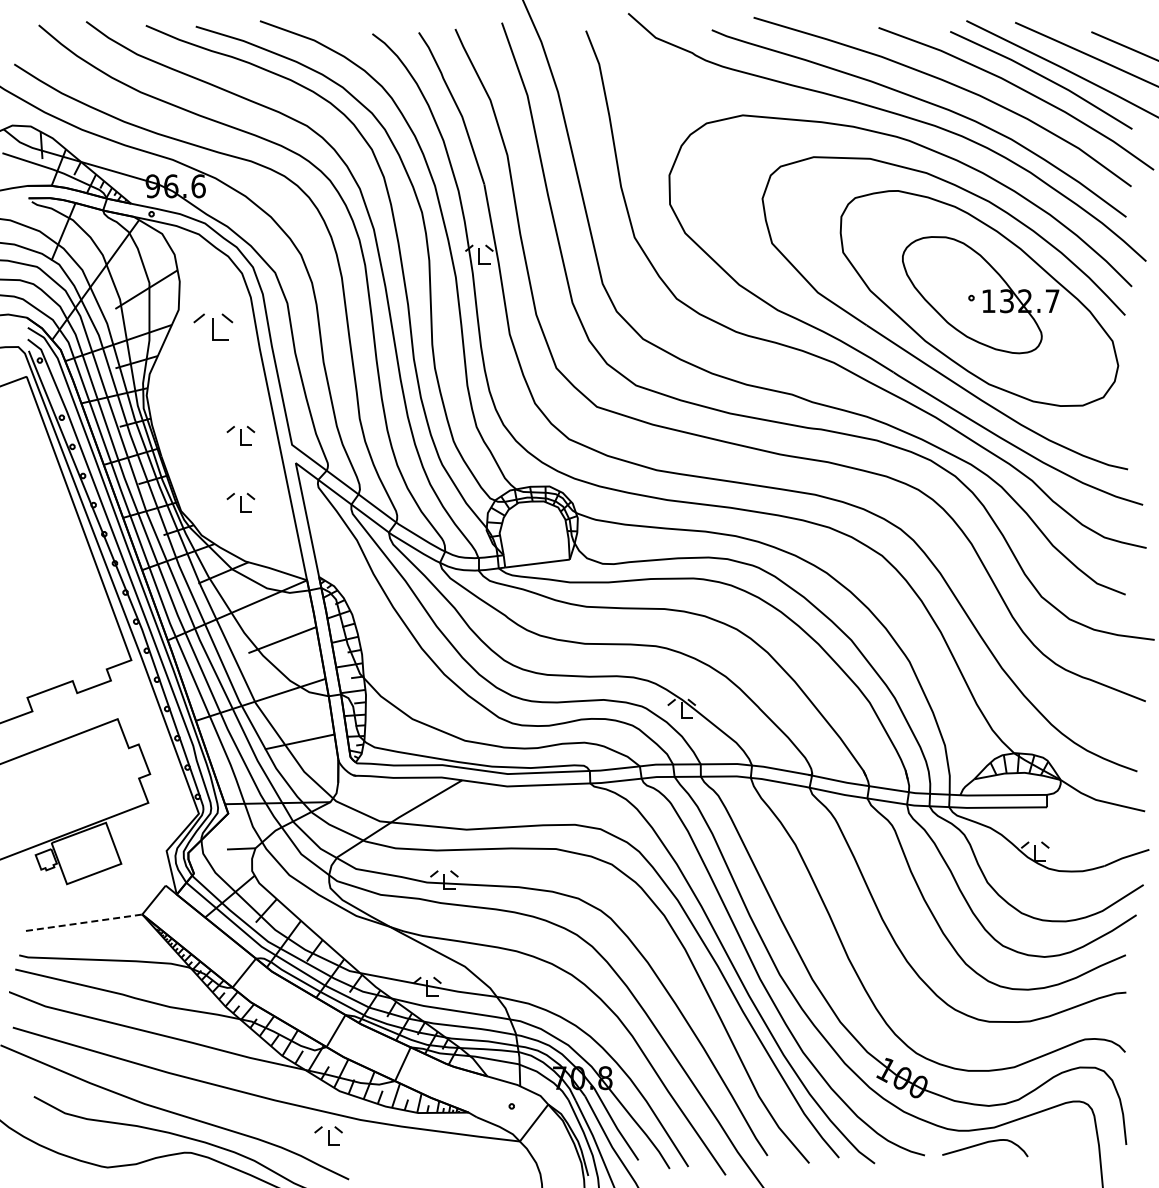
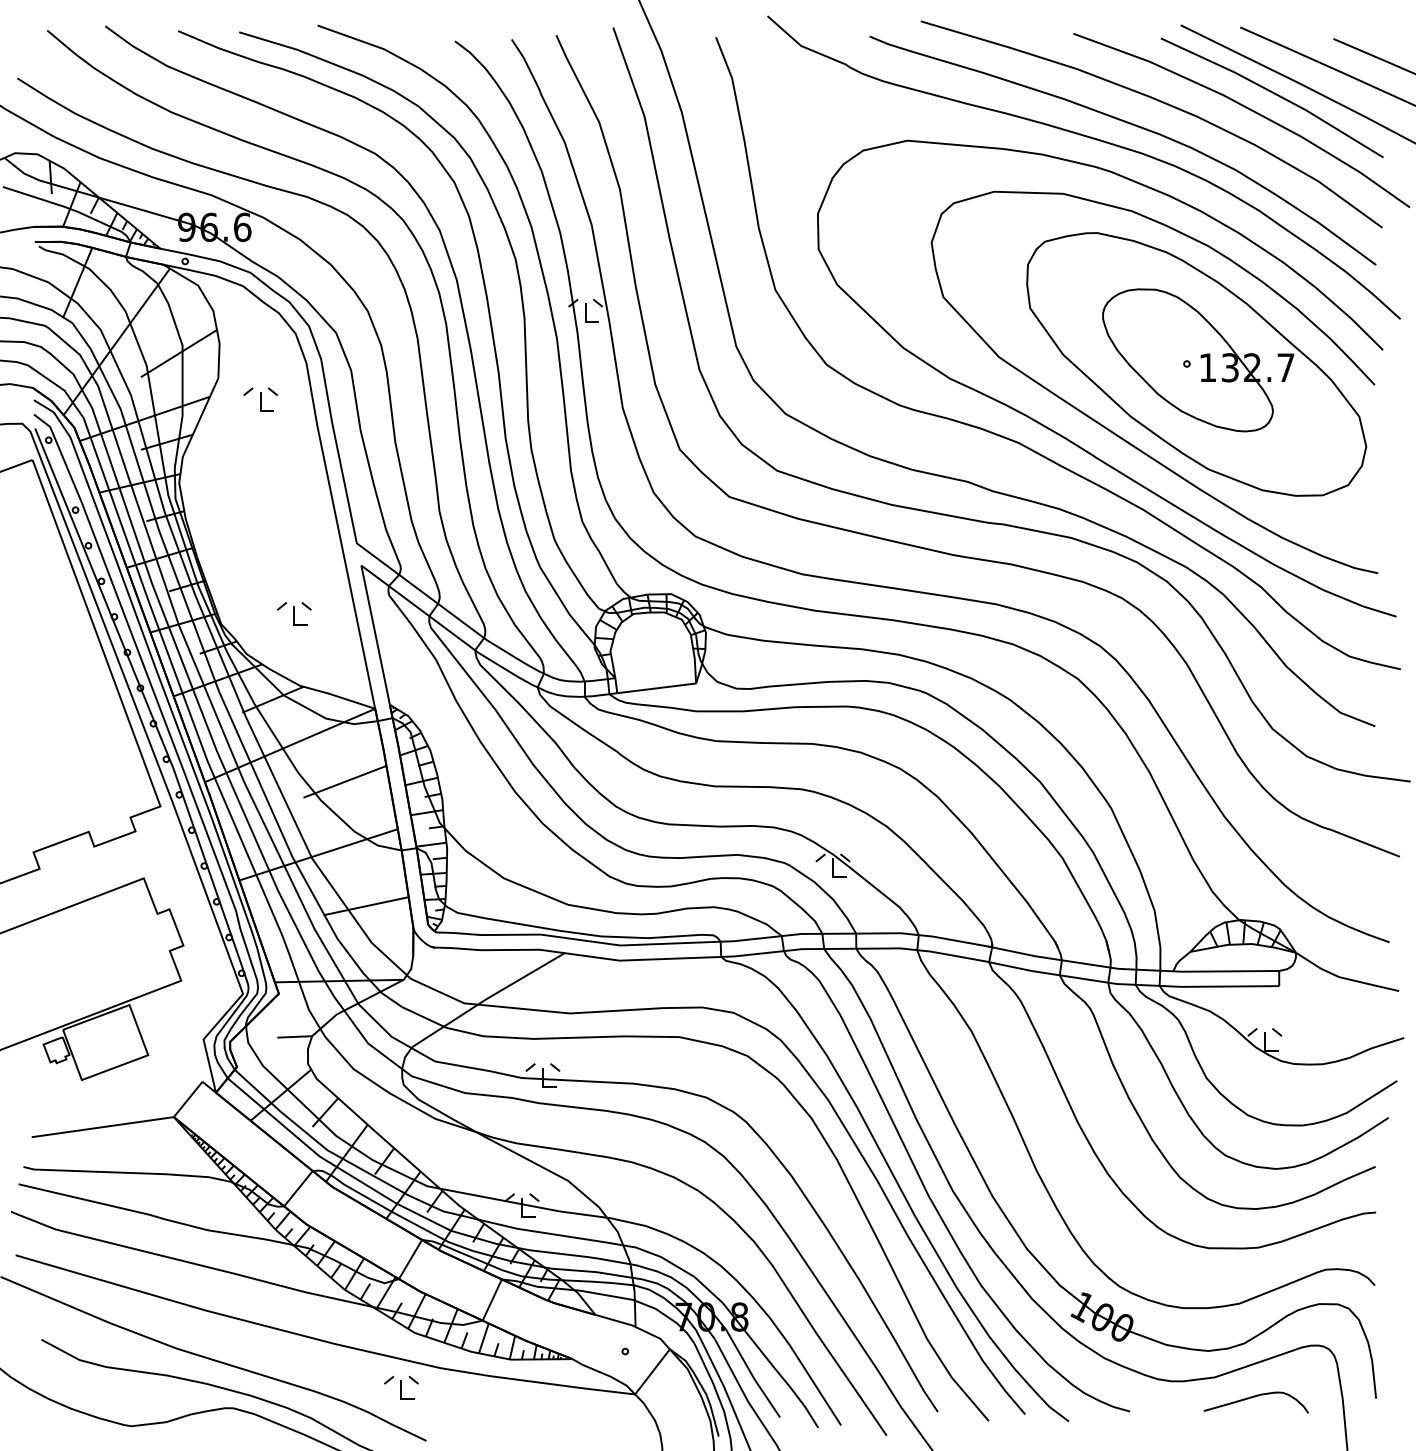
part: (213, 326) -> (260, 398), size x0.71
part: (240, 435) -> (293, 531), removed
line: (84, 922) -> (103, 1126), dashed -> solid
curve: (983, 1144) -> (1254, 1398), moved

